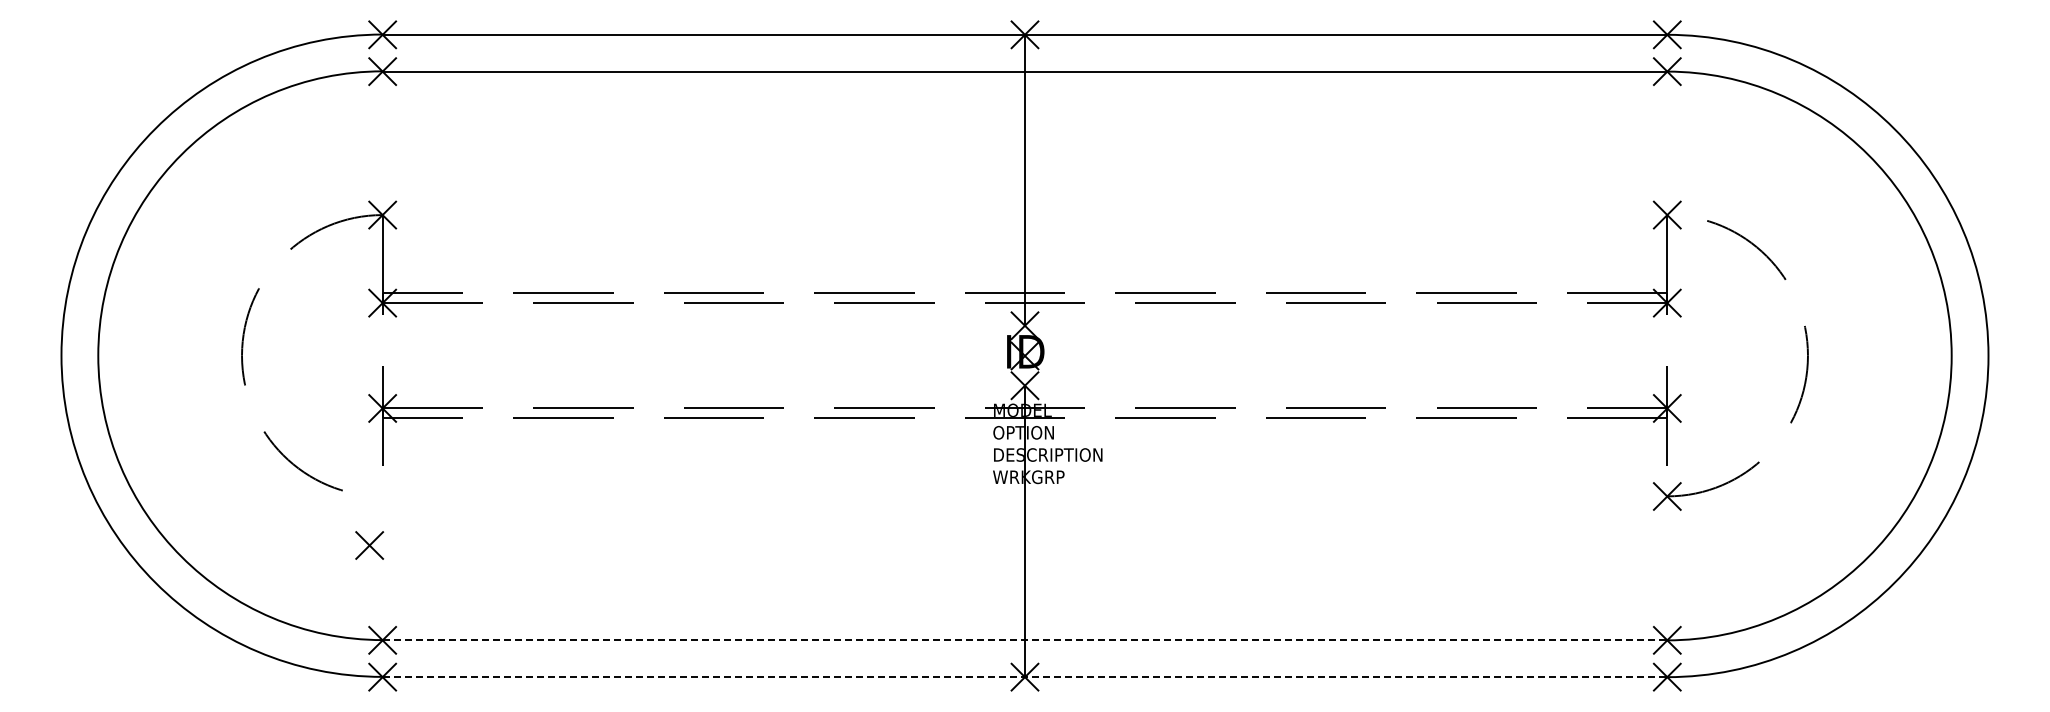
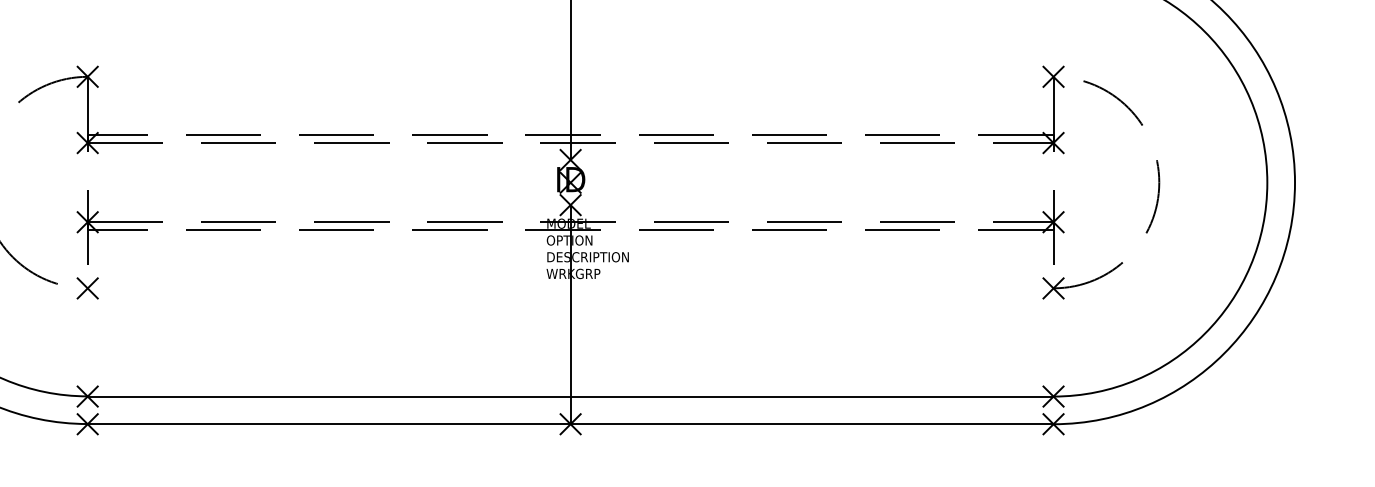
part: (369, 545) -> (87, 288), moved
line: (1025, 640) -> (571, 396), dashed -> solid
line: (1025, 677) -> (571, 424), dashed -> solid

